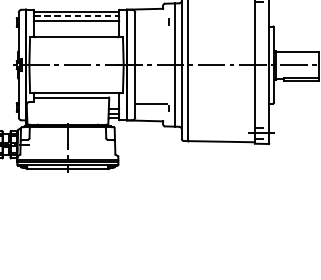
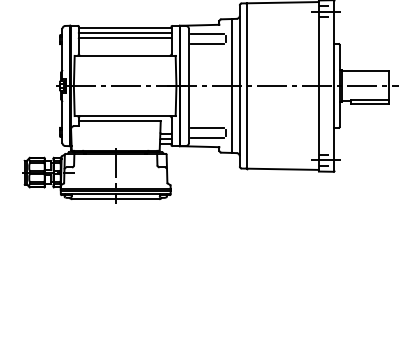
line: (76, 15) -> (125, 32), dashed -> solid
line: (152, 17) -> (207, 34), added
line: (152, 25) -> (207, 43), added
line: (152, 112) -> (207, 137), added

